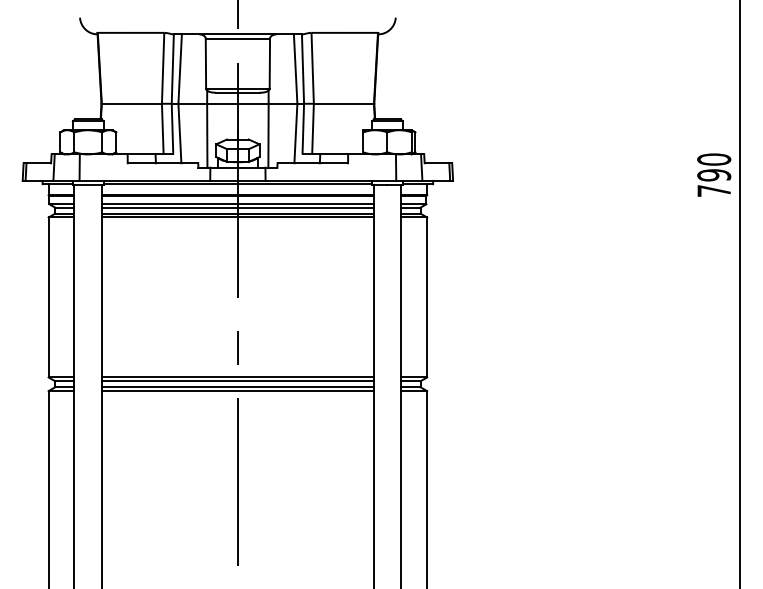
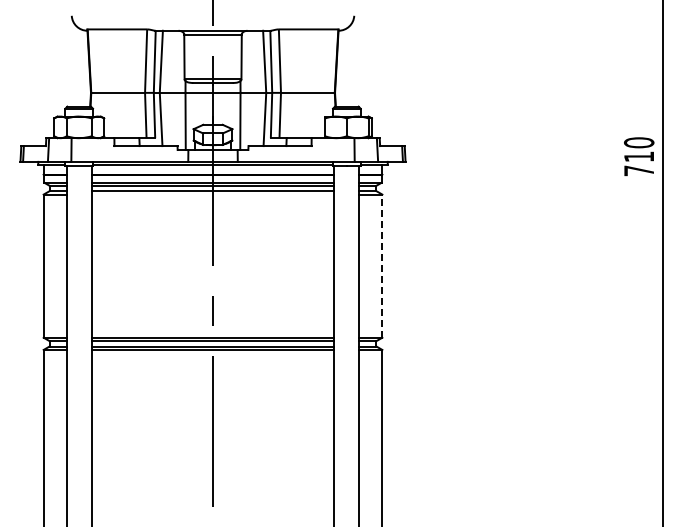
text: (714, 174) -> (639, 156), 790 -> 710
line: (237, 217) -> (212, 194), removed
line: (427, 297) -> (382, 266), solid -> dashed

